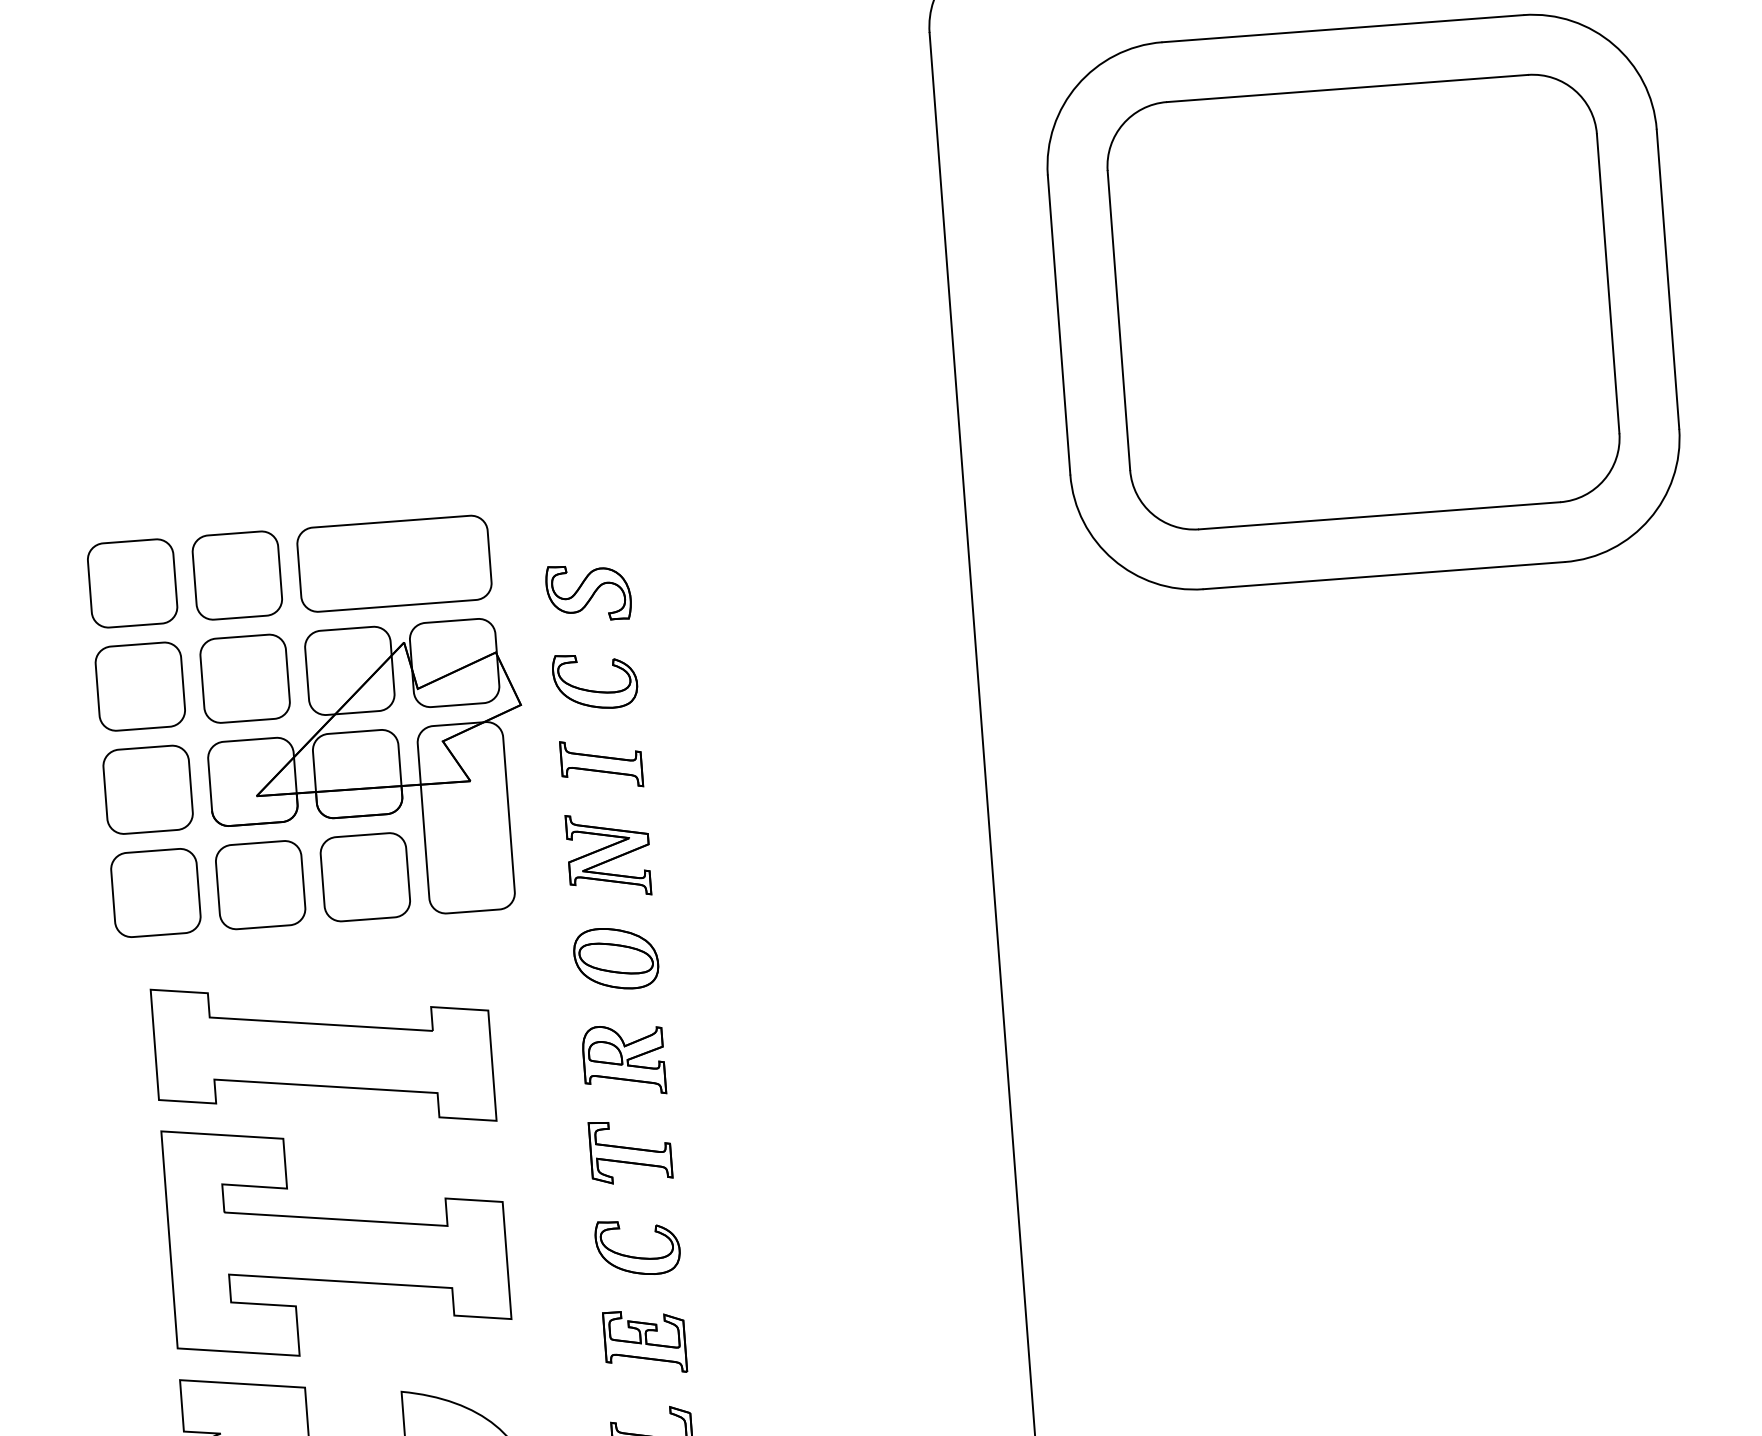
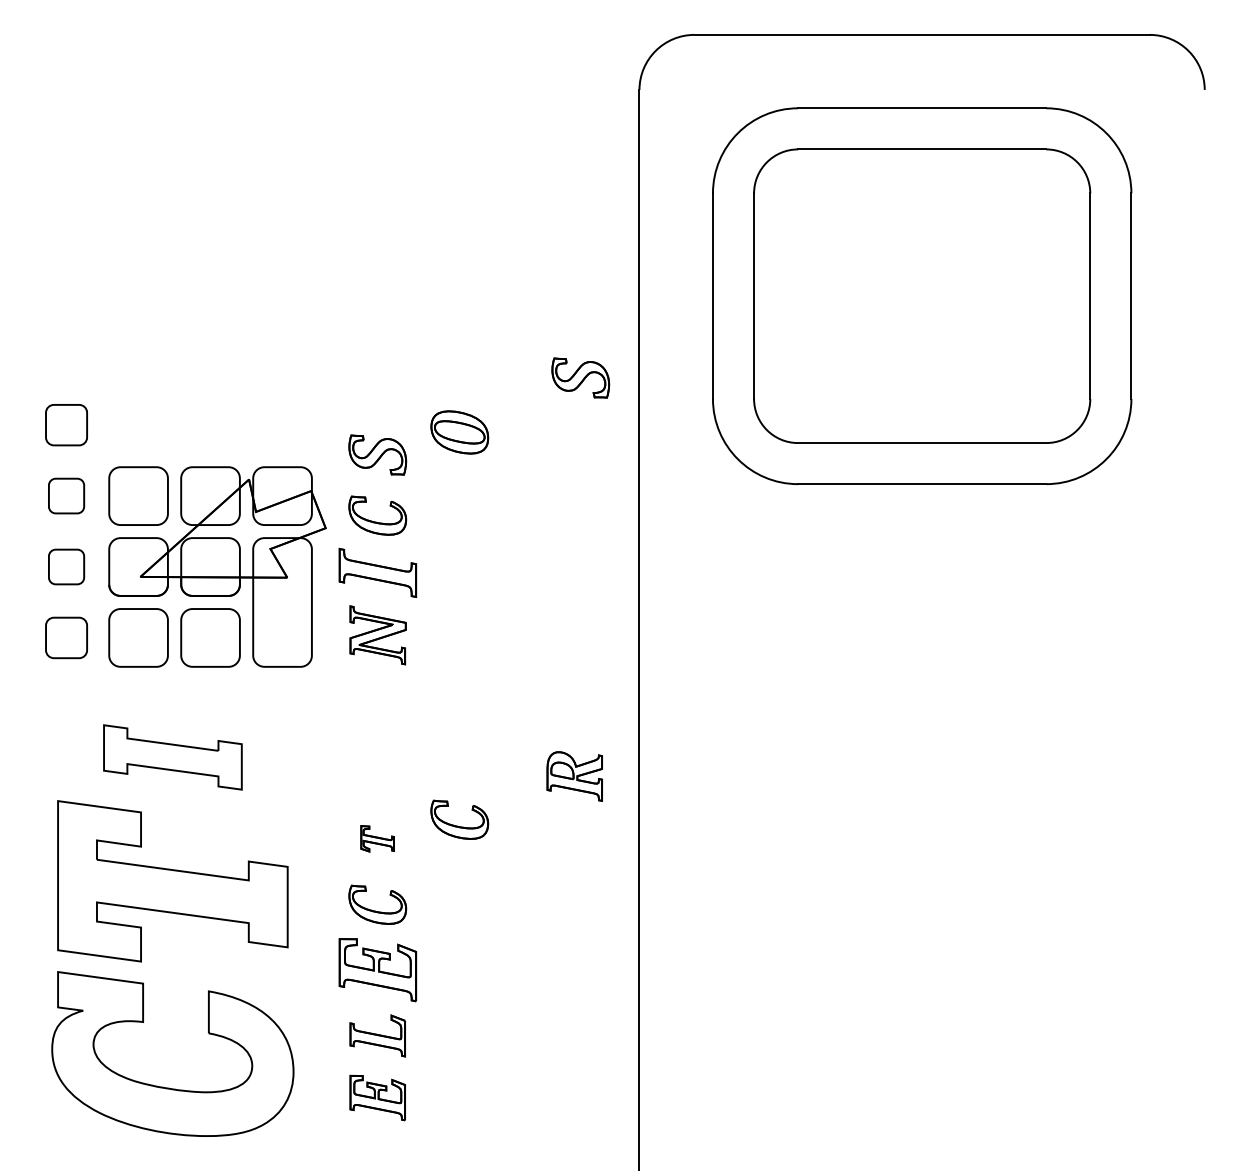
part: (875, 457) -> (580, 377), added
part: (394, 562) -> (246, 424), removed
part: (237, 574) -> (138, 424), removed
part: (132, 582) -> (66, 424), size x0.7
part: (140, 685) -> (66, 495), size x0.6
part: (601, 763) -> (377, 572), size x1.4
part: (147, 789) -> (66, 566), size x0.6
part: (155, 892) -> (66, 637), size x0.7
part: (615, 958) -> (459, 432), moved
part: (323, 1055) -> (172, 757), size x0.6
part: (623, 1060) -> (574, 776), moved
part: (745, 1123) -> (457, 825), added
part: (630, 1150) -> (377, 838), size x0.6
part: (644, 1342) -> (377, 970), size x1.4

